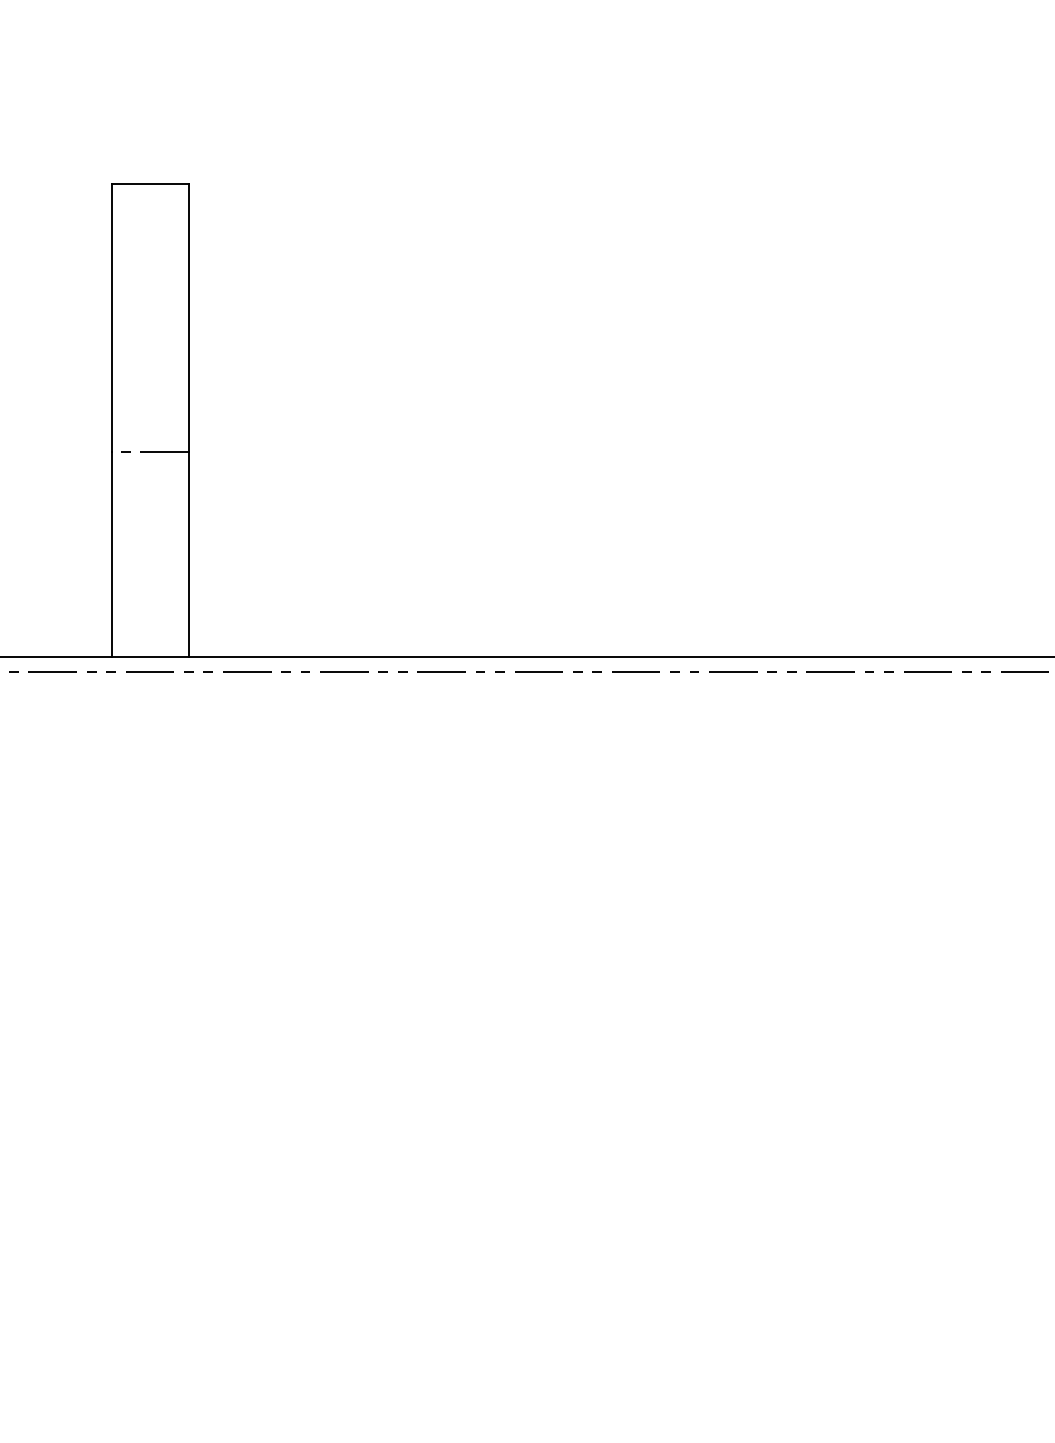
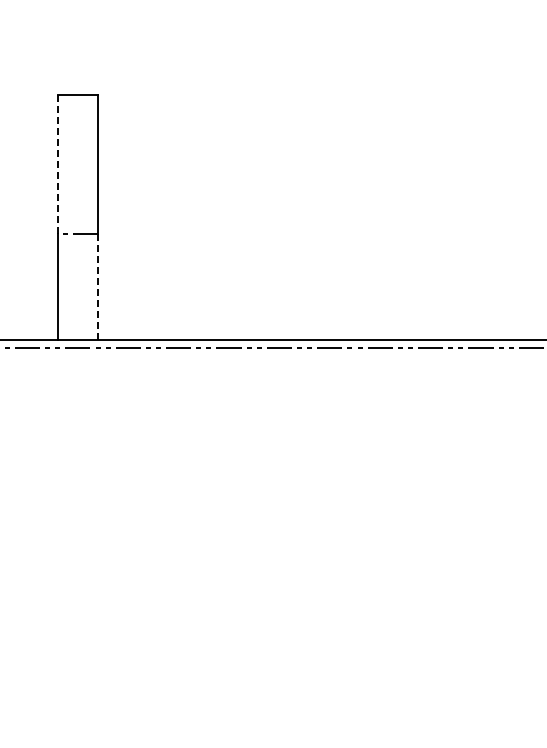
line: (112, 317) -> (58, 164), solid -> dashed
line: (189, 552) -> (98, 286), solid -> dashed

